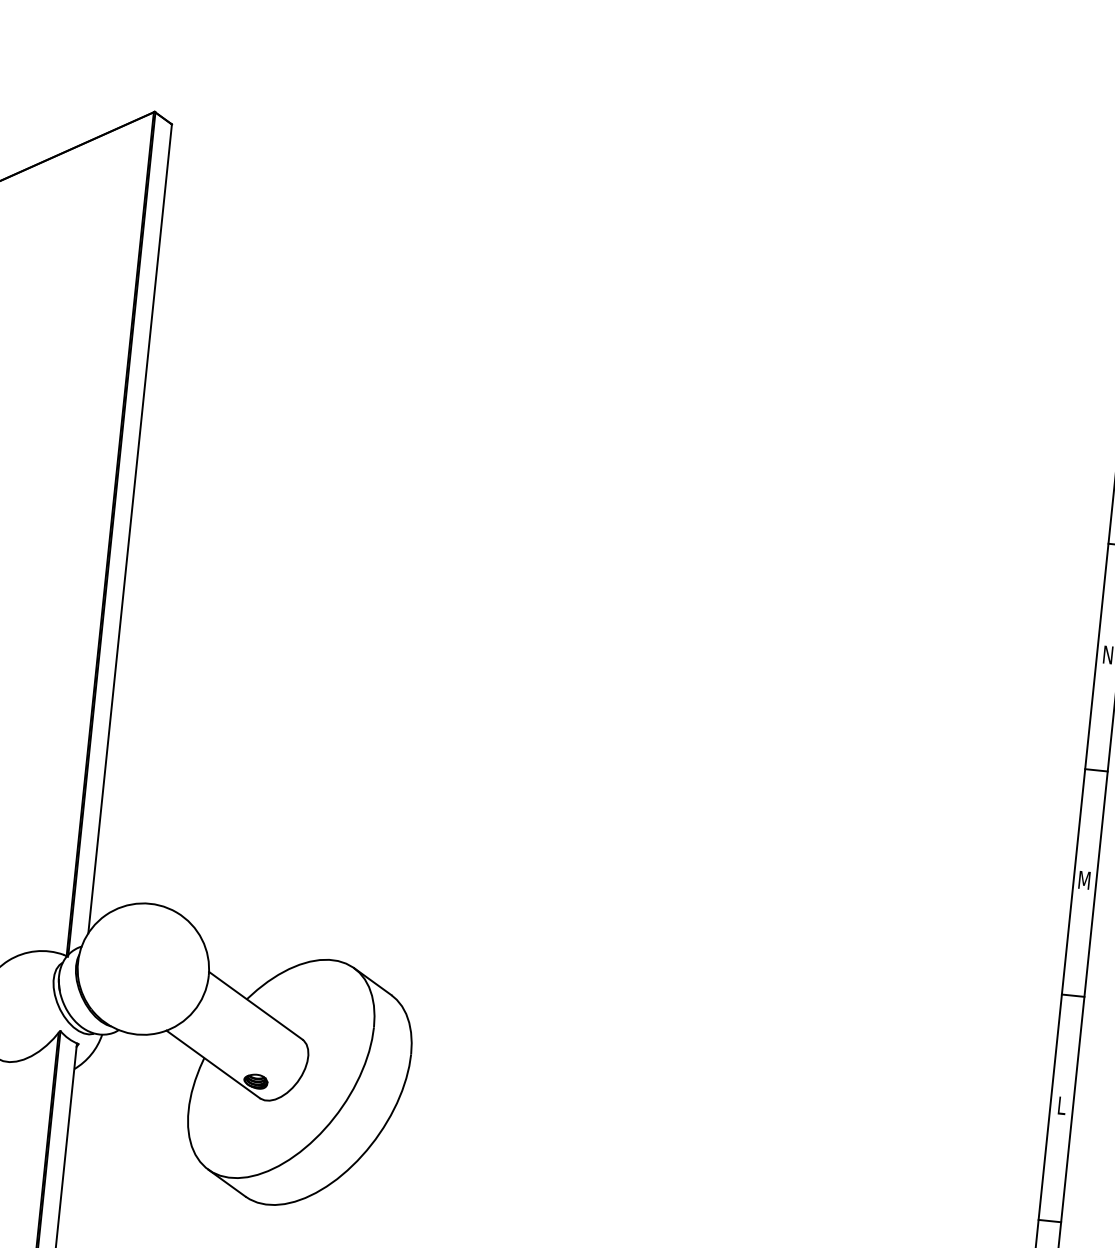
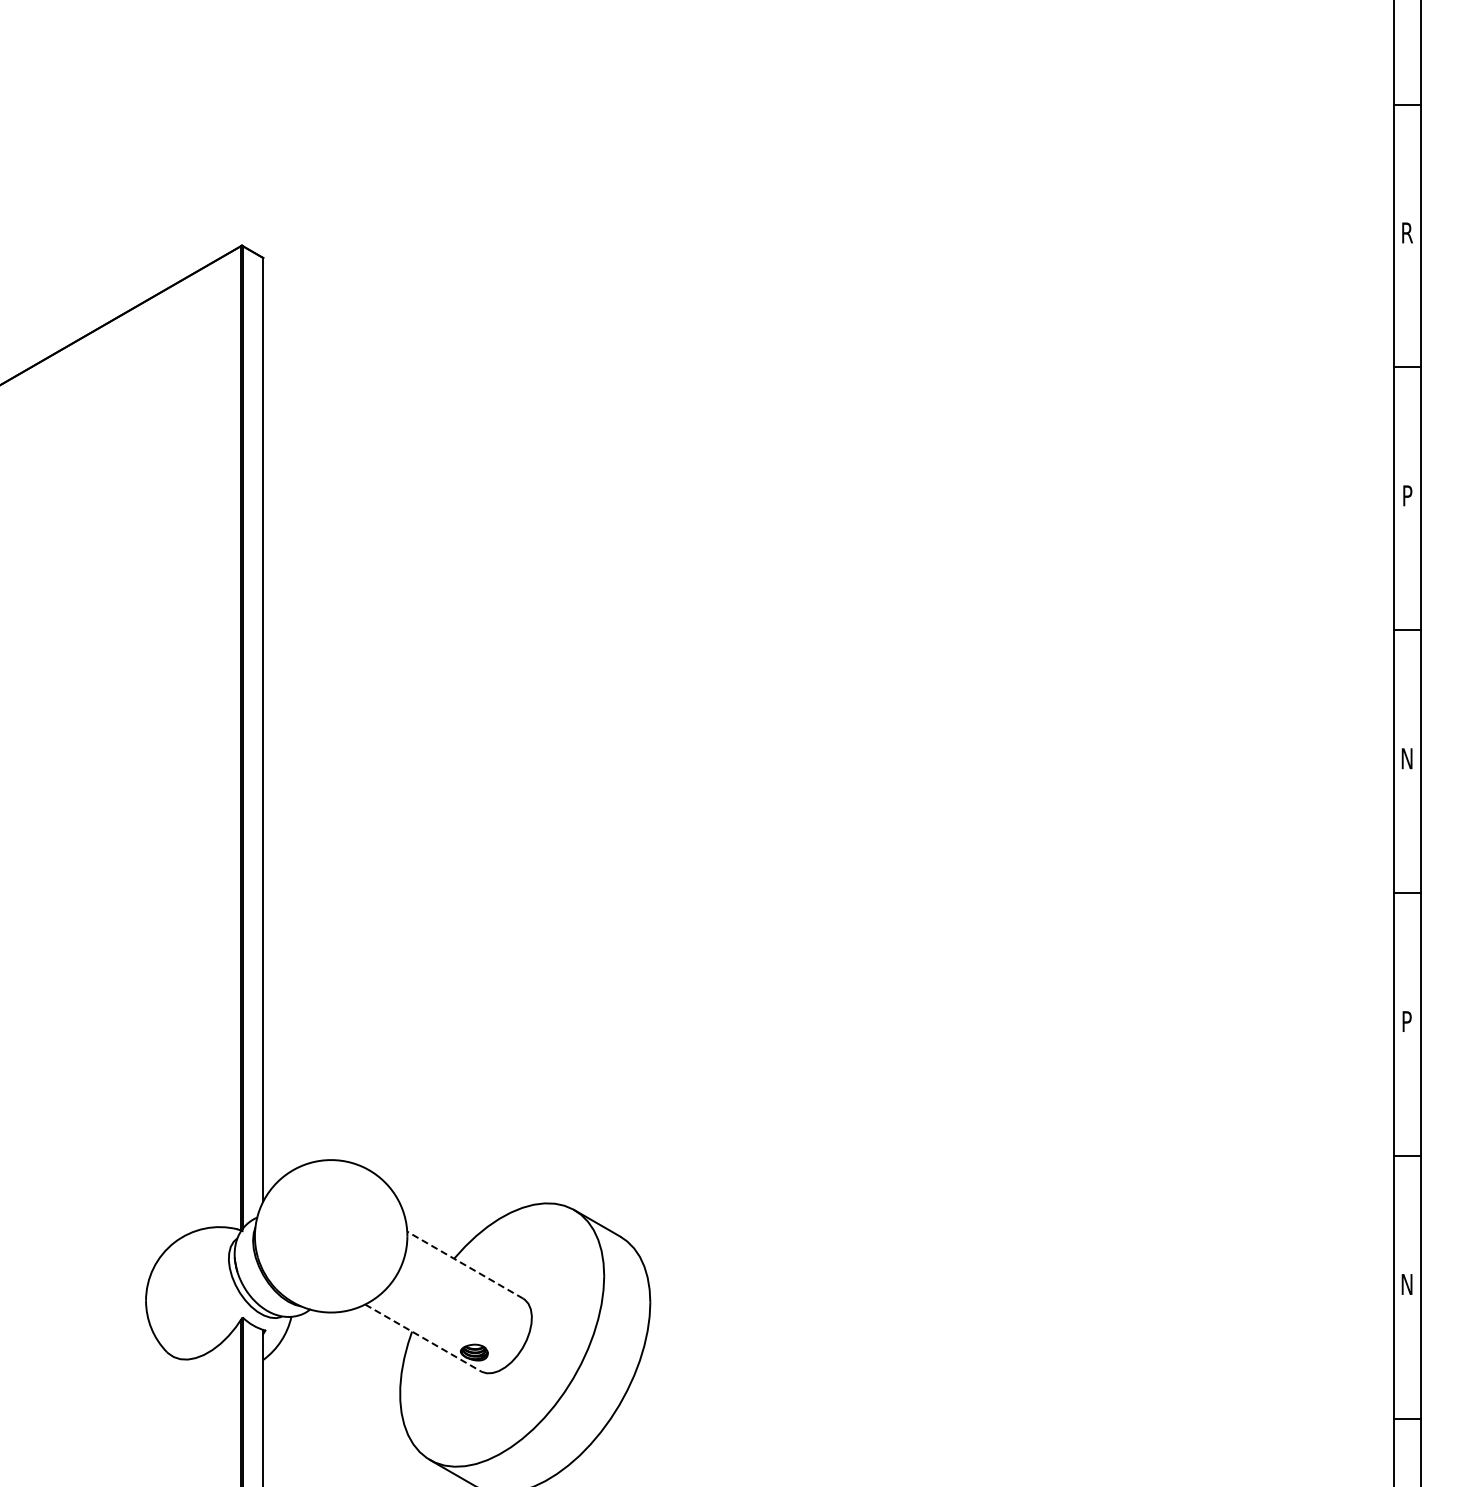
text: (1084, 880) -> (1406, 1021), M -> P
line: (255, 1006) -> (465, 1265), solid -> dashed
line: (213, 1064) -> (423, 1338), solid -> dashed
text: (1061, 1105) -> (1406, 1284), L -> N

